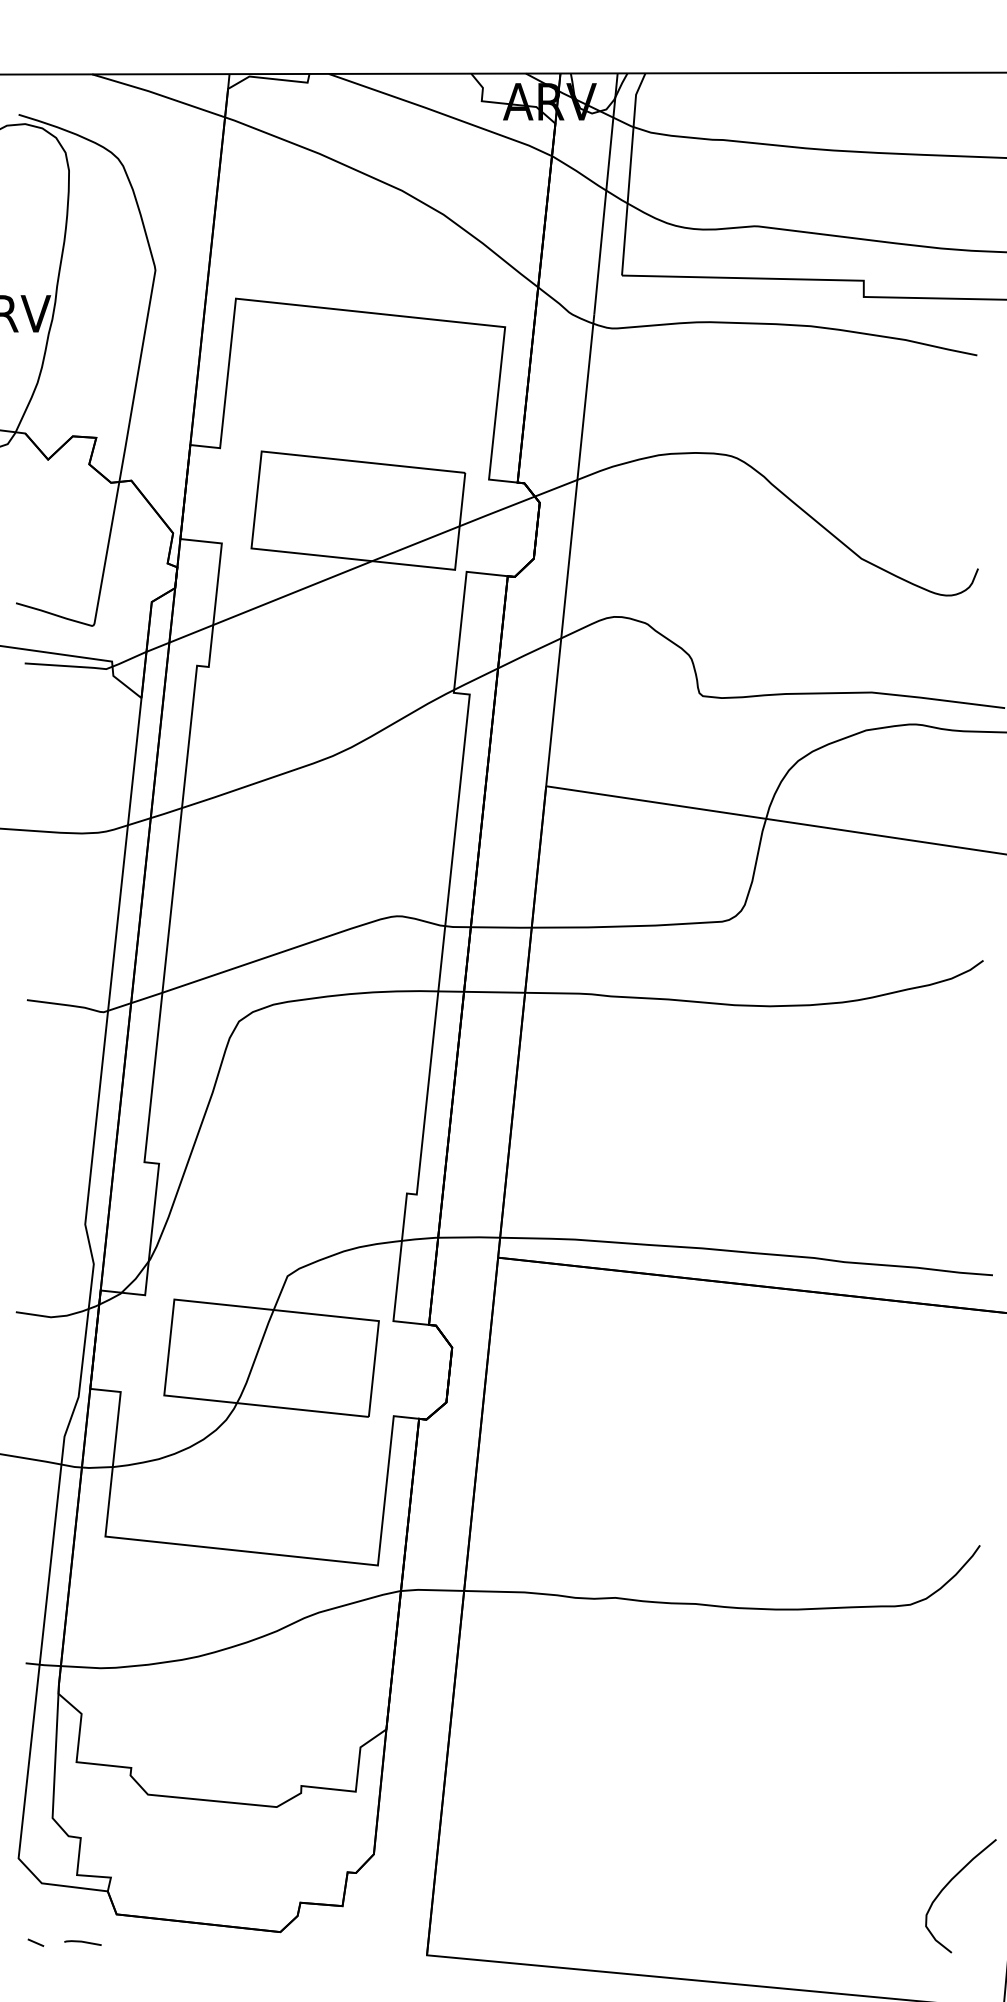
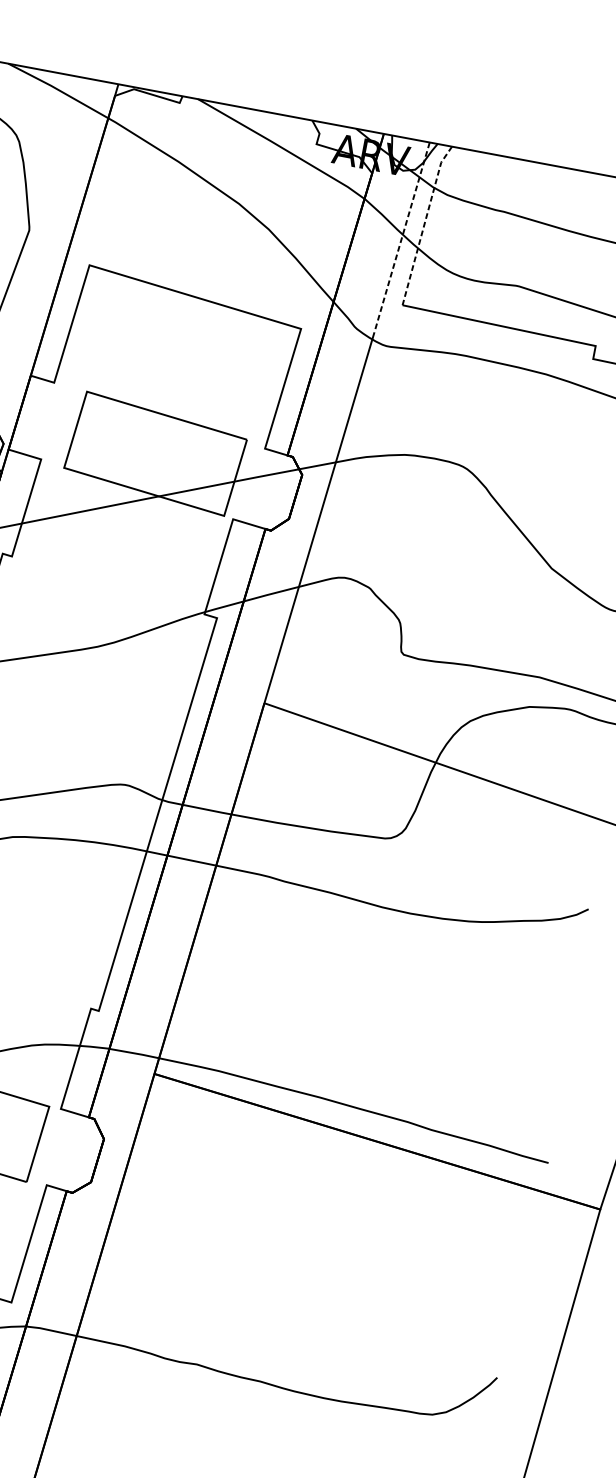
line: (629, 173) -> (424, 224), solid -> dashed
line: (605, 194) -> (401, 237), solid -> dashed

